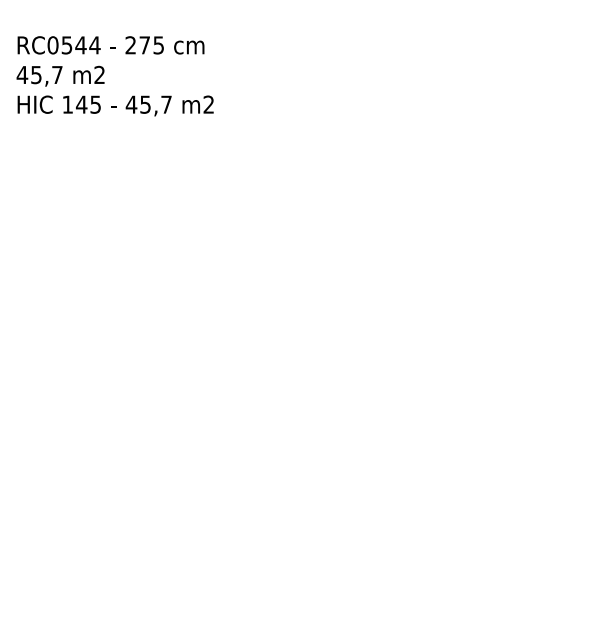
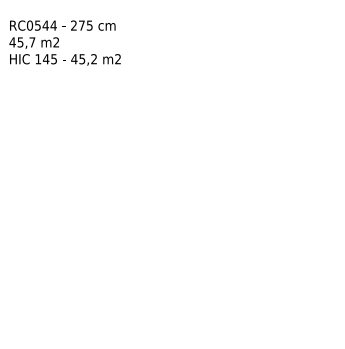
text: (165, 105) -> (93, 59), 45,7 -> 45,2

